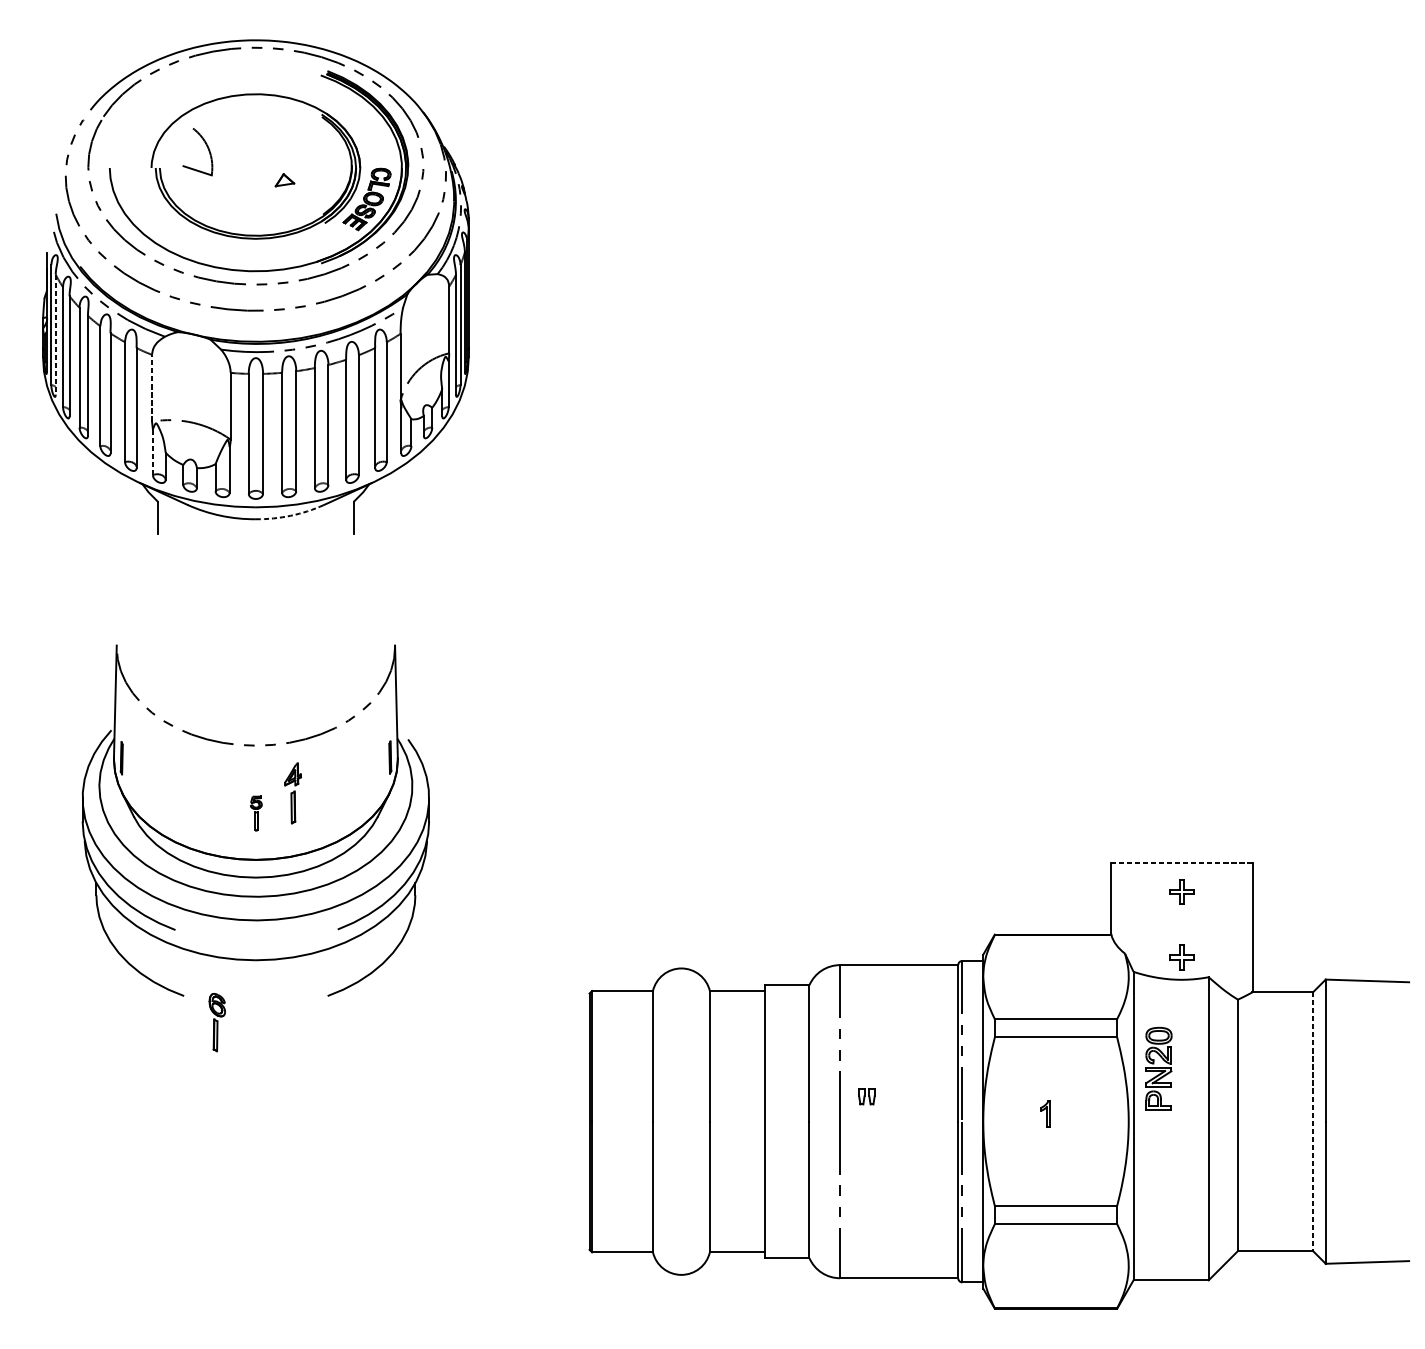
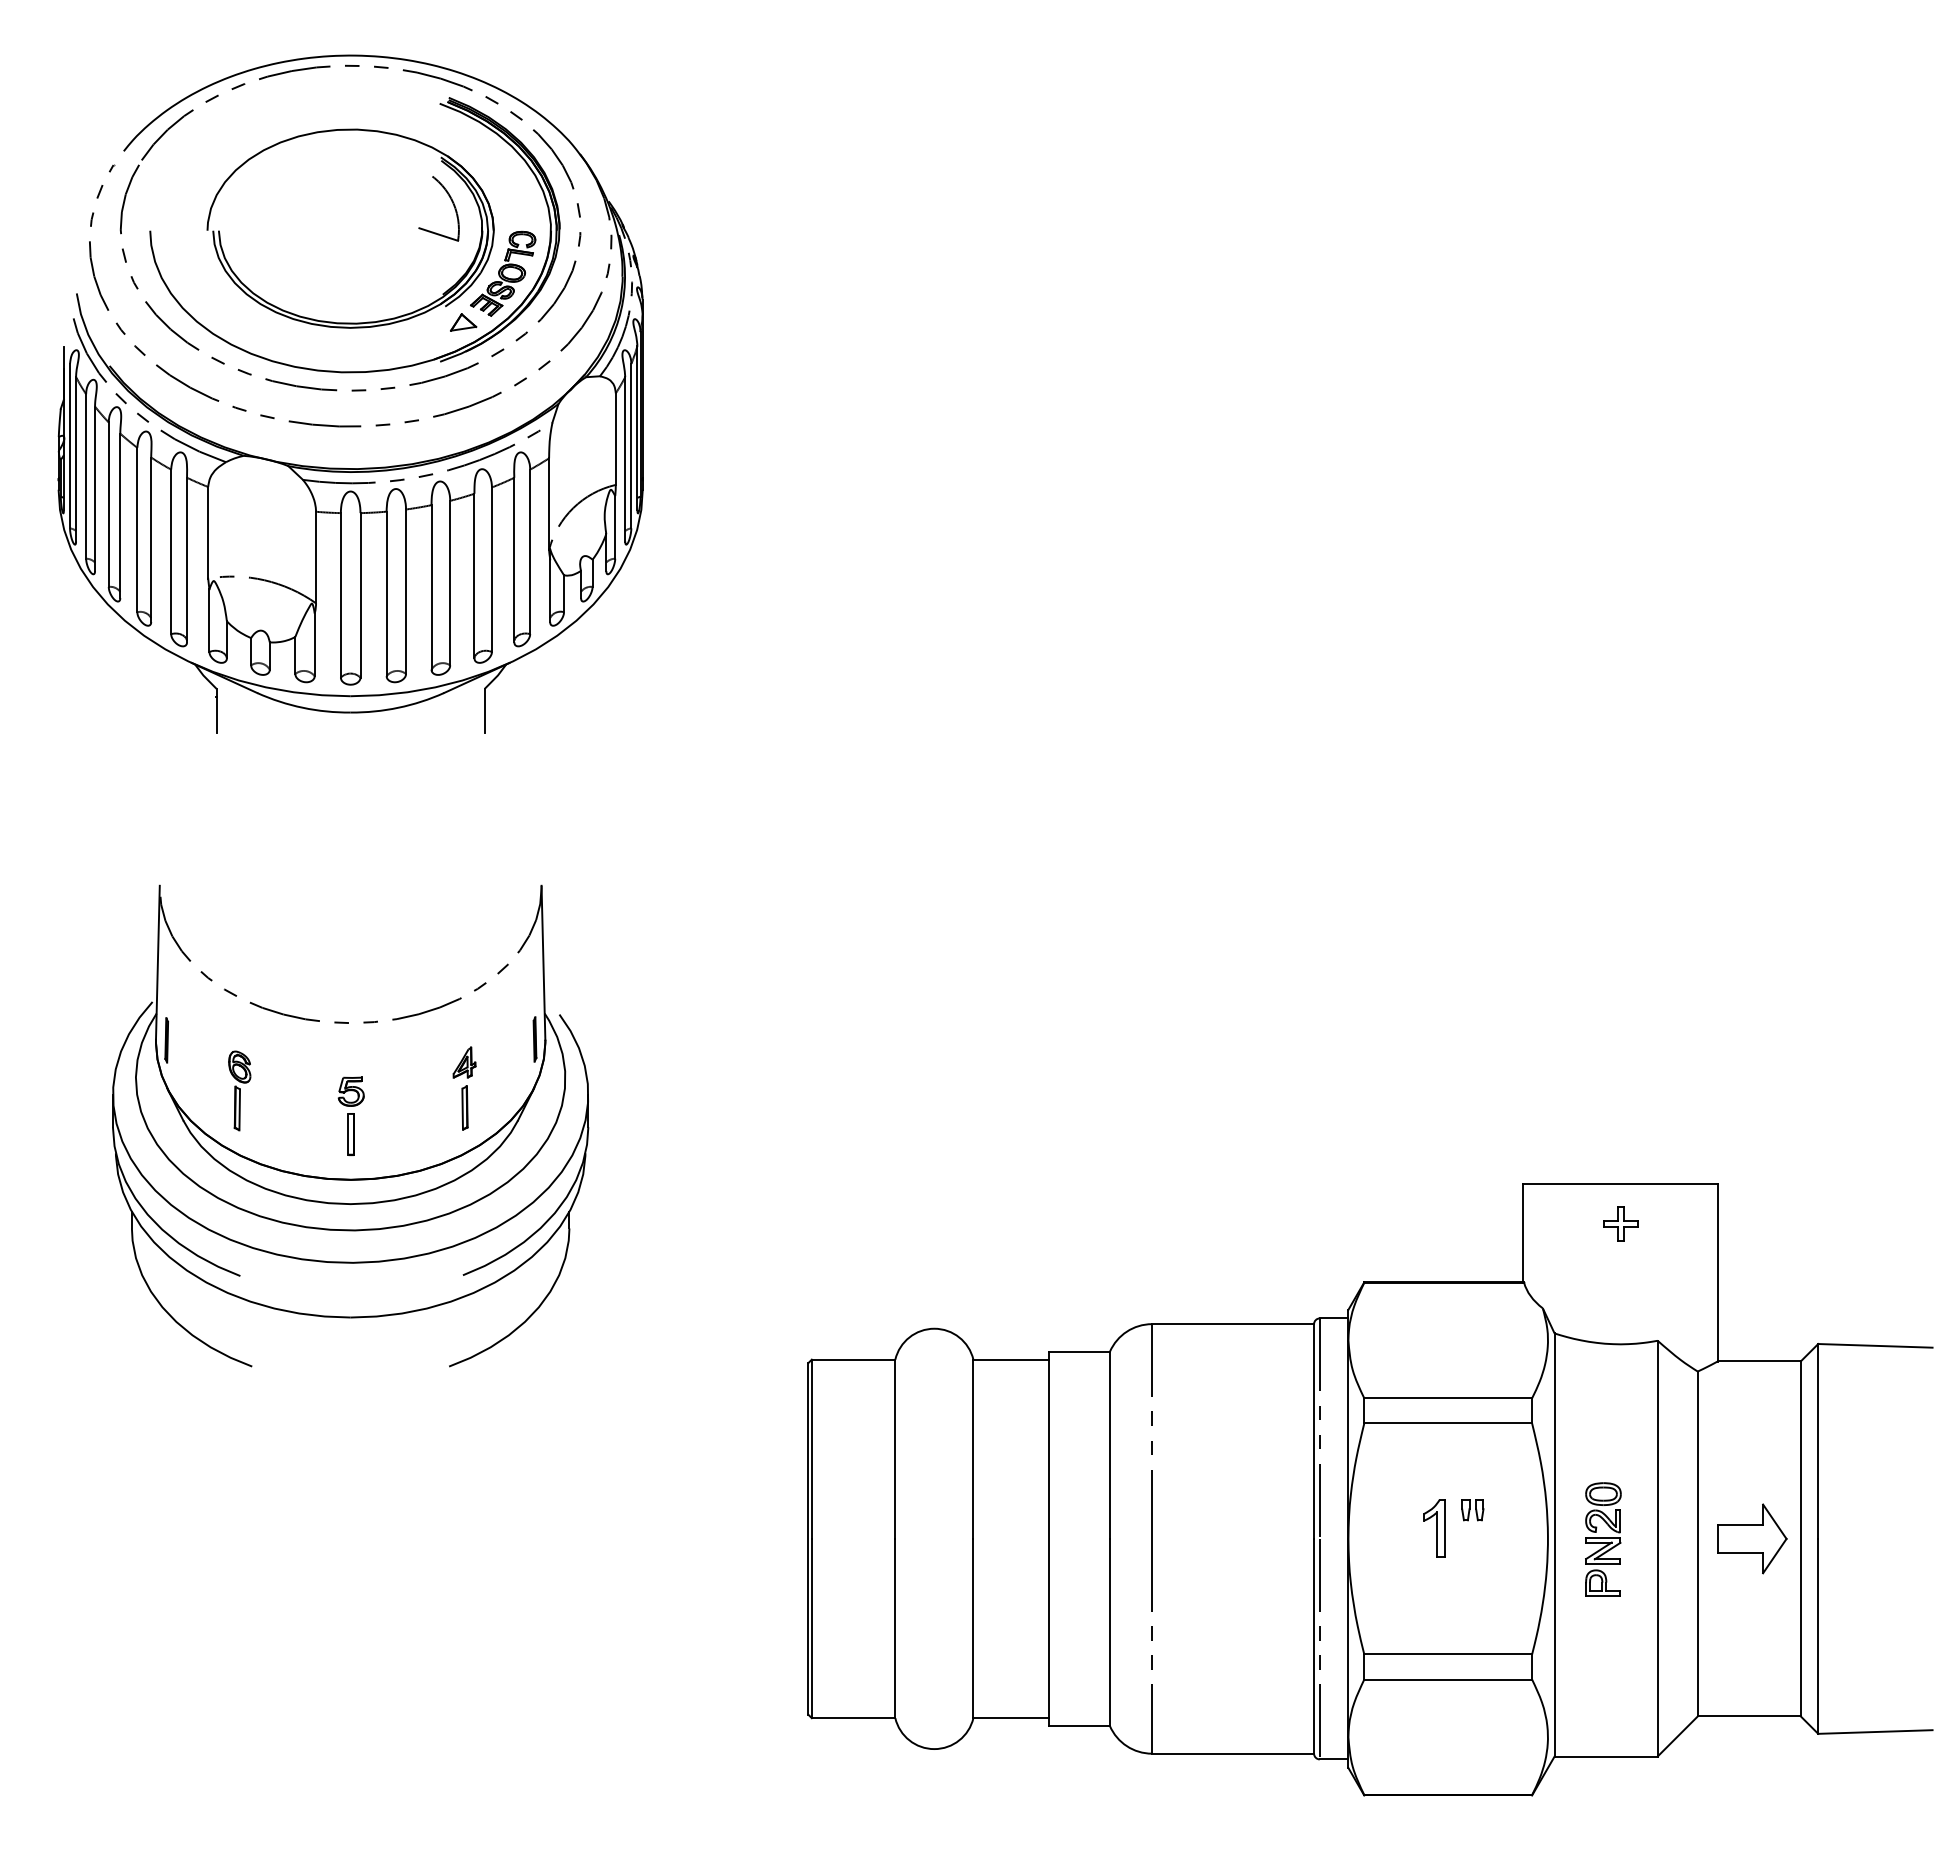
part: (206, 146) -> (451, 201), moved
part: (284, 180) -> (463, 322), moved
line: (56, 334) -> (76, 459), dashed -> solid
line: (152, 388) -> (208, 532), dashed -> solid
line: (152, 452) -> (209, 620), dashed -> solid
arc: (290, 515) -> (398, 707), dashed -> solid
part: (292, 793) -> (464, 1088), moved
part: (255, 813) -> (350, 1115), size x1.67
line: (1180, 862) -> (1619, 1183), dashed -> solid
part: (1181, 957) -> (1620, 1313), removed
part: (217, 1022) -> (239, 1090), moved
part: (1159, 1068) -> (1603, 1539), moved
part: (866, 1097) -> (1472, 1510), moved
part: (1046, 1114) -> (1434, 1528), size x1.67
part: (1277, 1121) -> (1752, 1538), added
line: (1312, 1121) -> (1800, 1538), dashed -> solid

